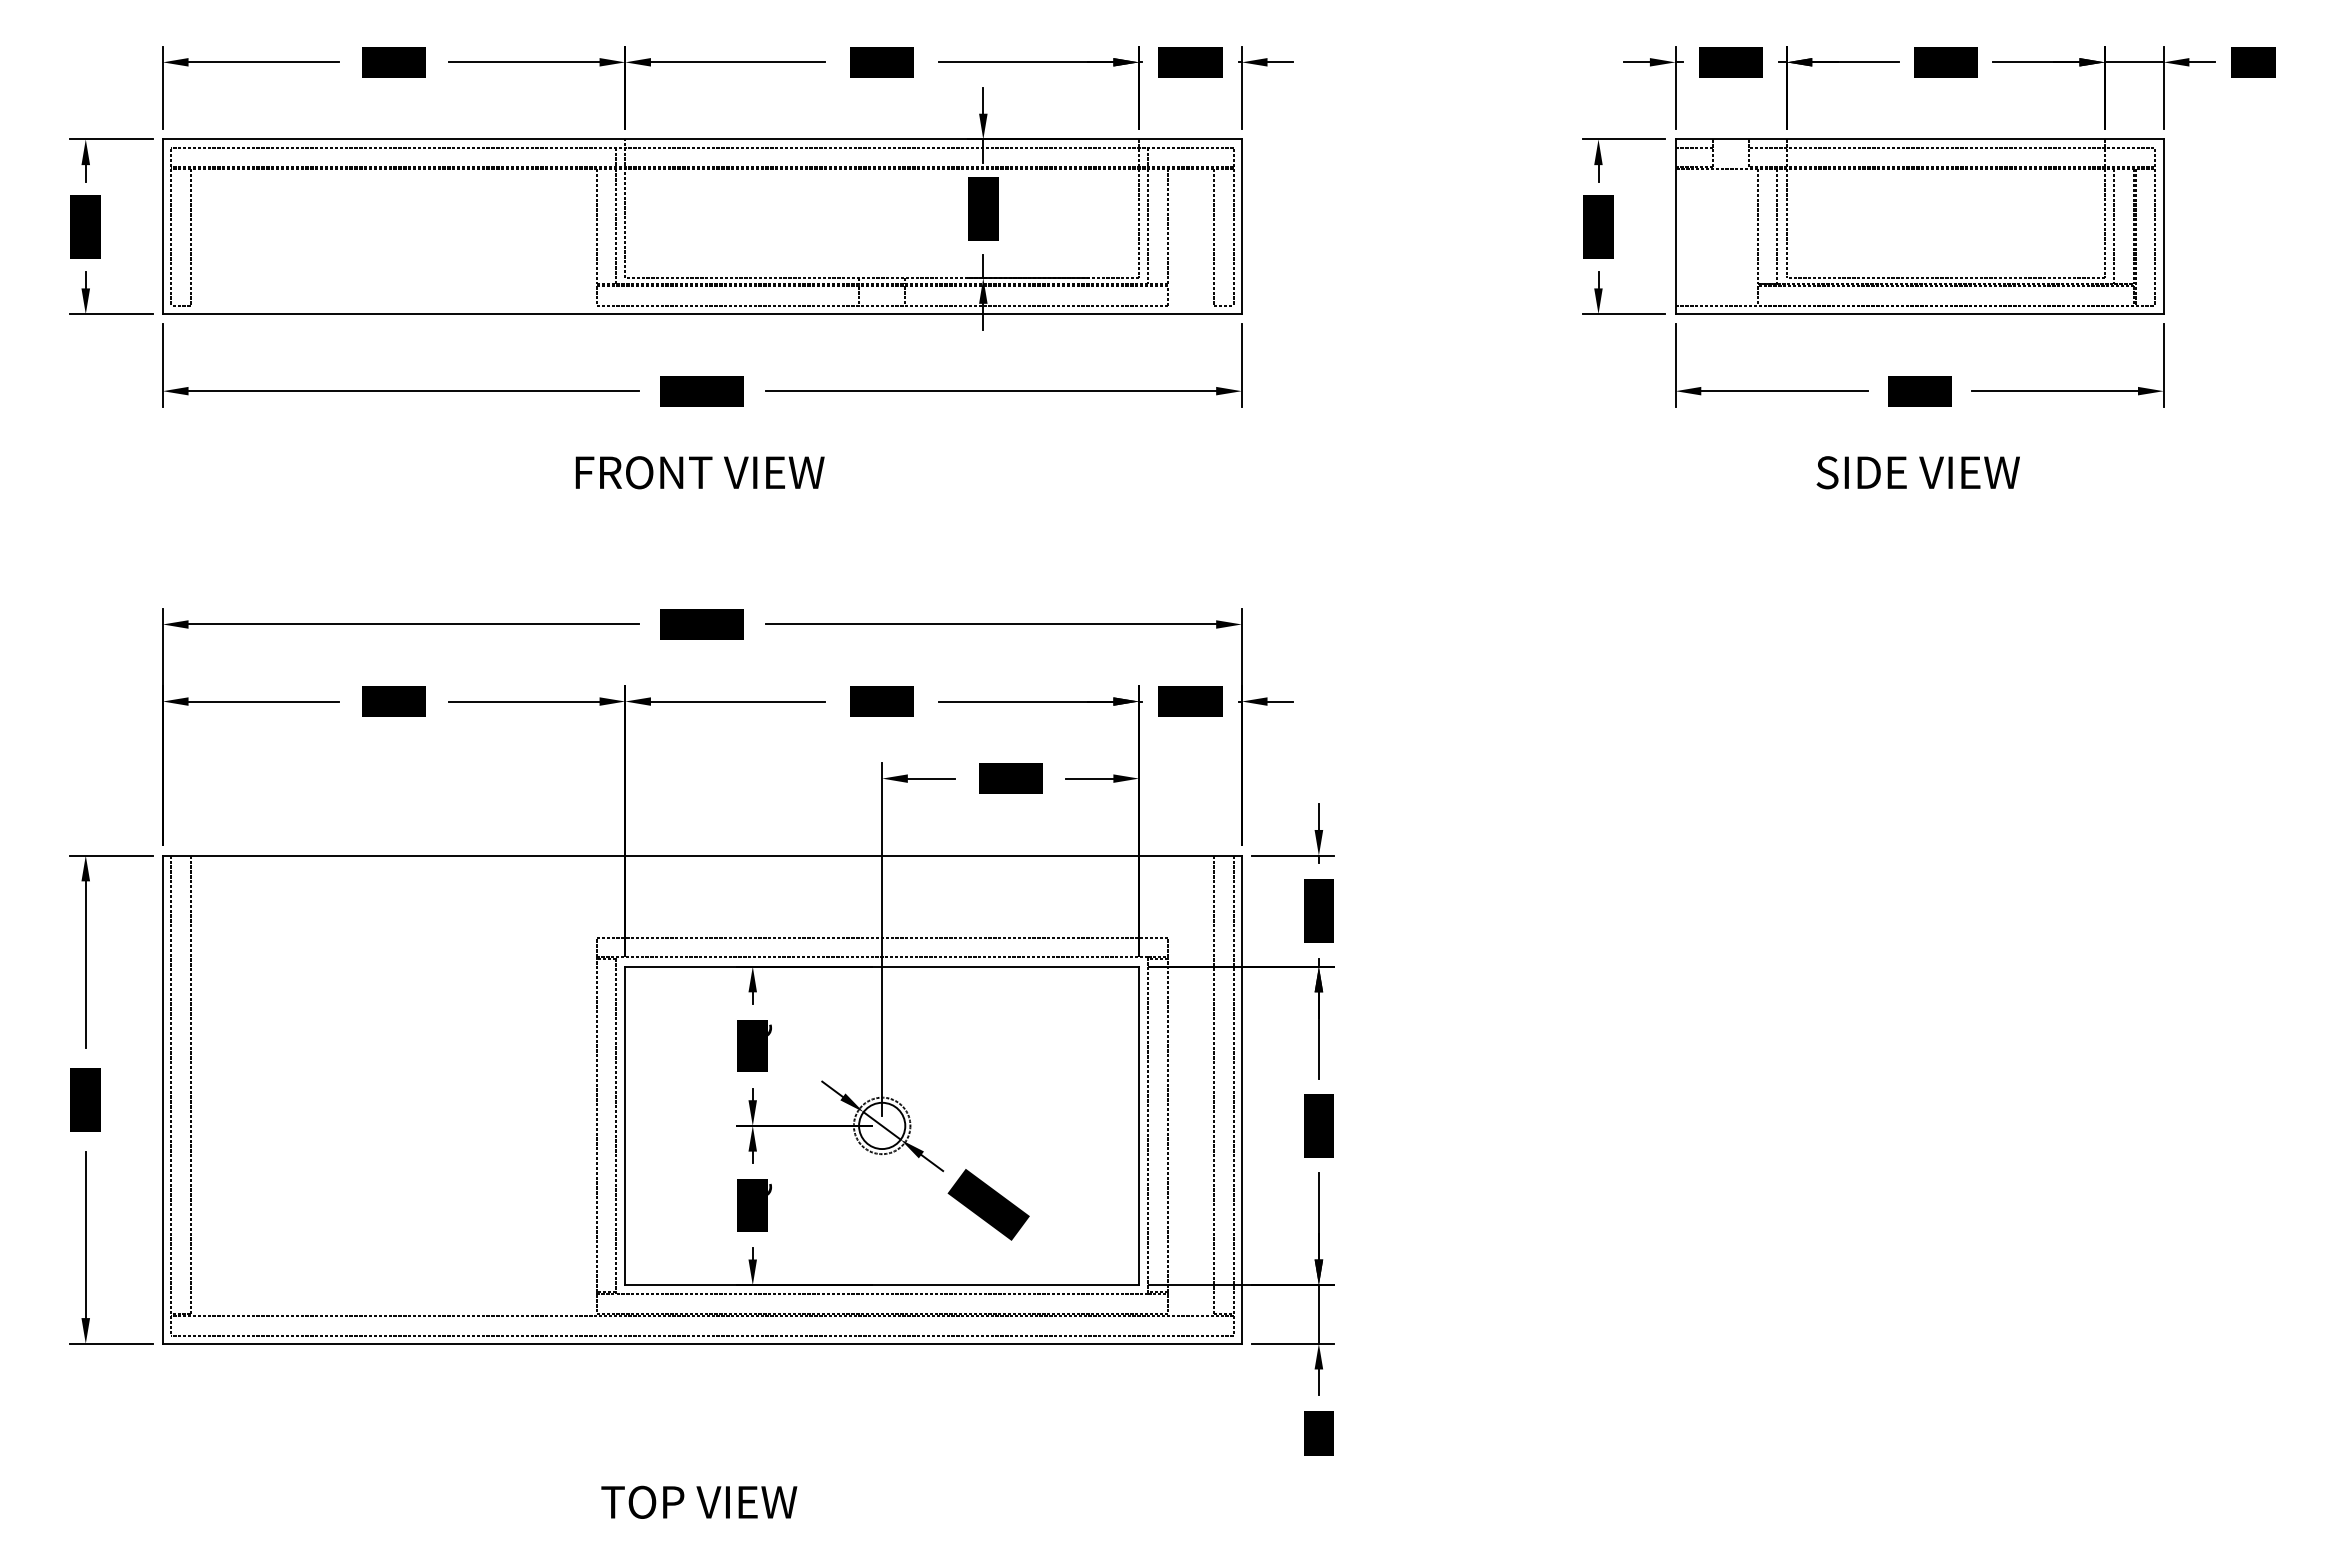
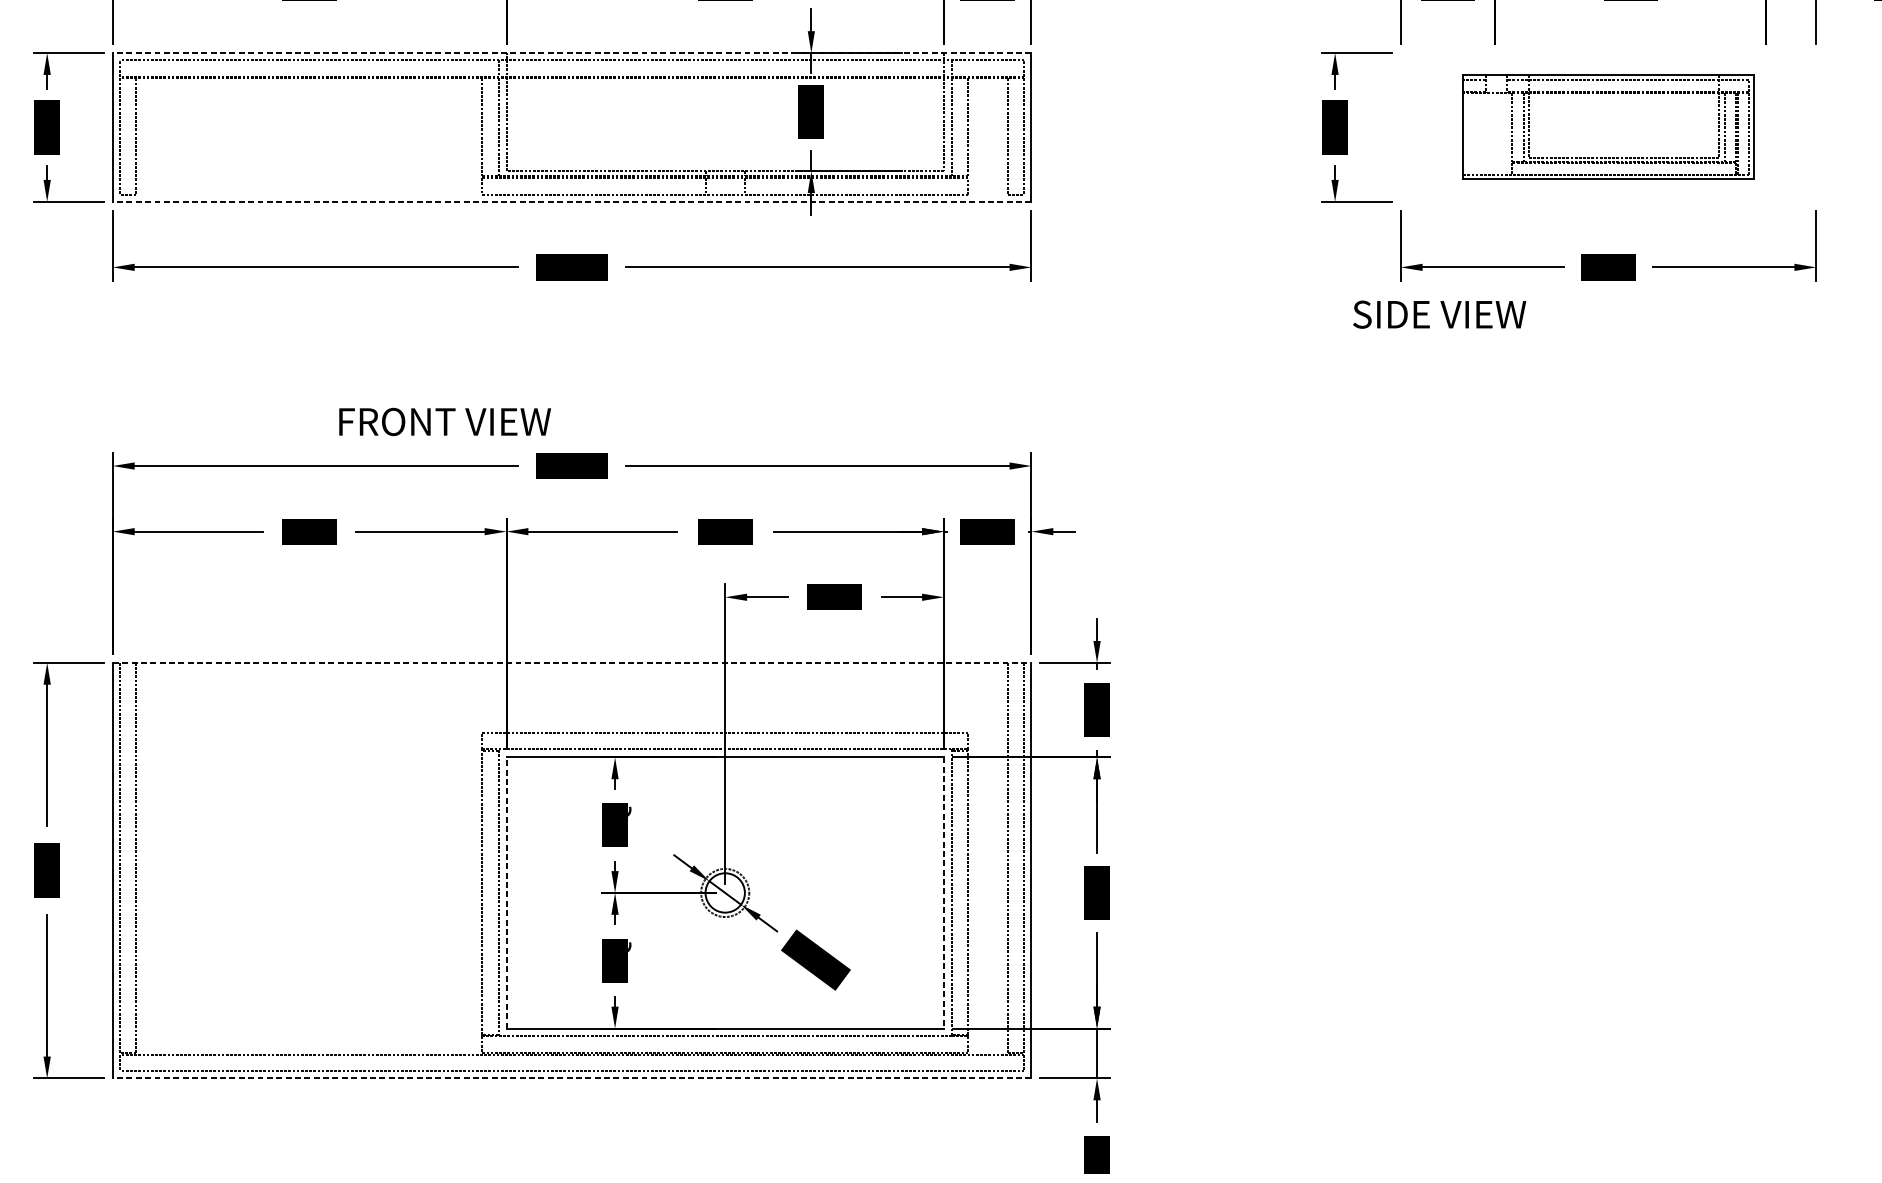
line: (701, 139) -> (571, 53), solid -> dashed
part: (1919, 226) -> (1608, 127), size x0.7
line: (701, 314) -> (571, 202), solid -> dashed
text: (699, 472) -> (444, 421), moved
text: (1917, 472) -> (1438, 314), moved
line: (702, 855) -> (572, 662), solid -> dashed
line: (625, 1125) -> (506, 892), solid -> dashed
line: (1139, 1126) -> (944, 893), solid -> dashed
line: (701, 1343) -> (571, 1078), solid -> dashed

